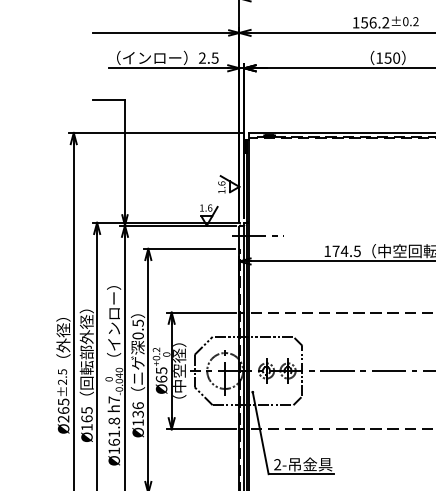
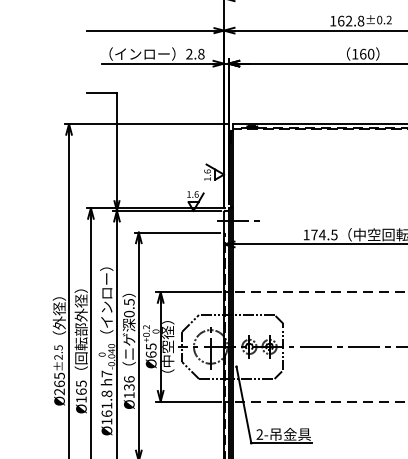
text: (375, 22) -> (351, 20), 156.2 -> 162.8
text: (214, 57) -> (200, 53), 2.5 -> 2.8
text: (387, 57) -> (362, 53), 150 -> 160

